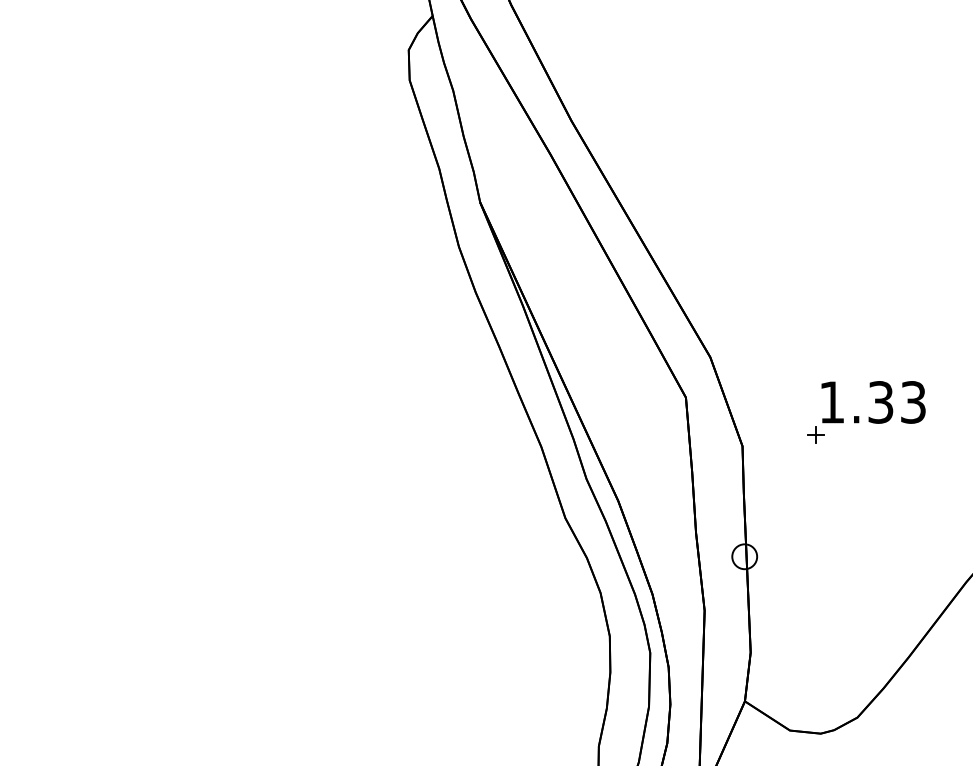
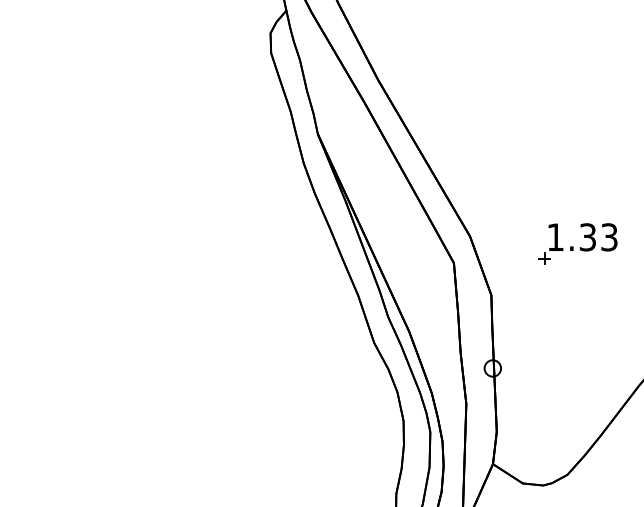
part: (865, 411) -> (577, 243), moved

